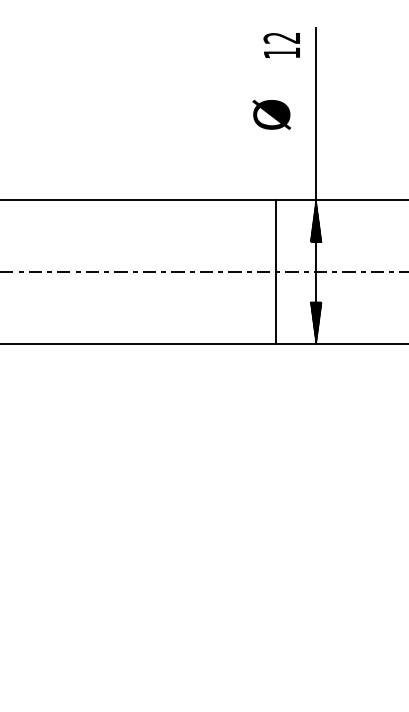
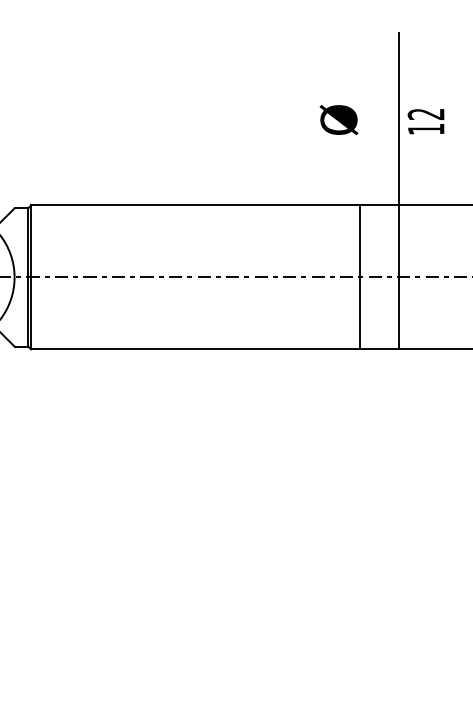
text: (281, 45) -> (425, 121), moved
text: (271, 115) -> (338, 120), moved
hatch: (315, 221) -> (398, 226), removed
hatch: (315, 323) -> (398, 328), removed

